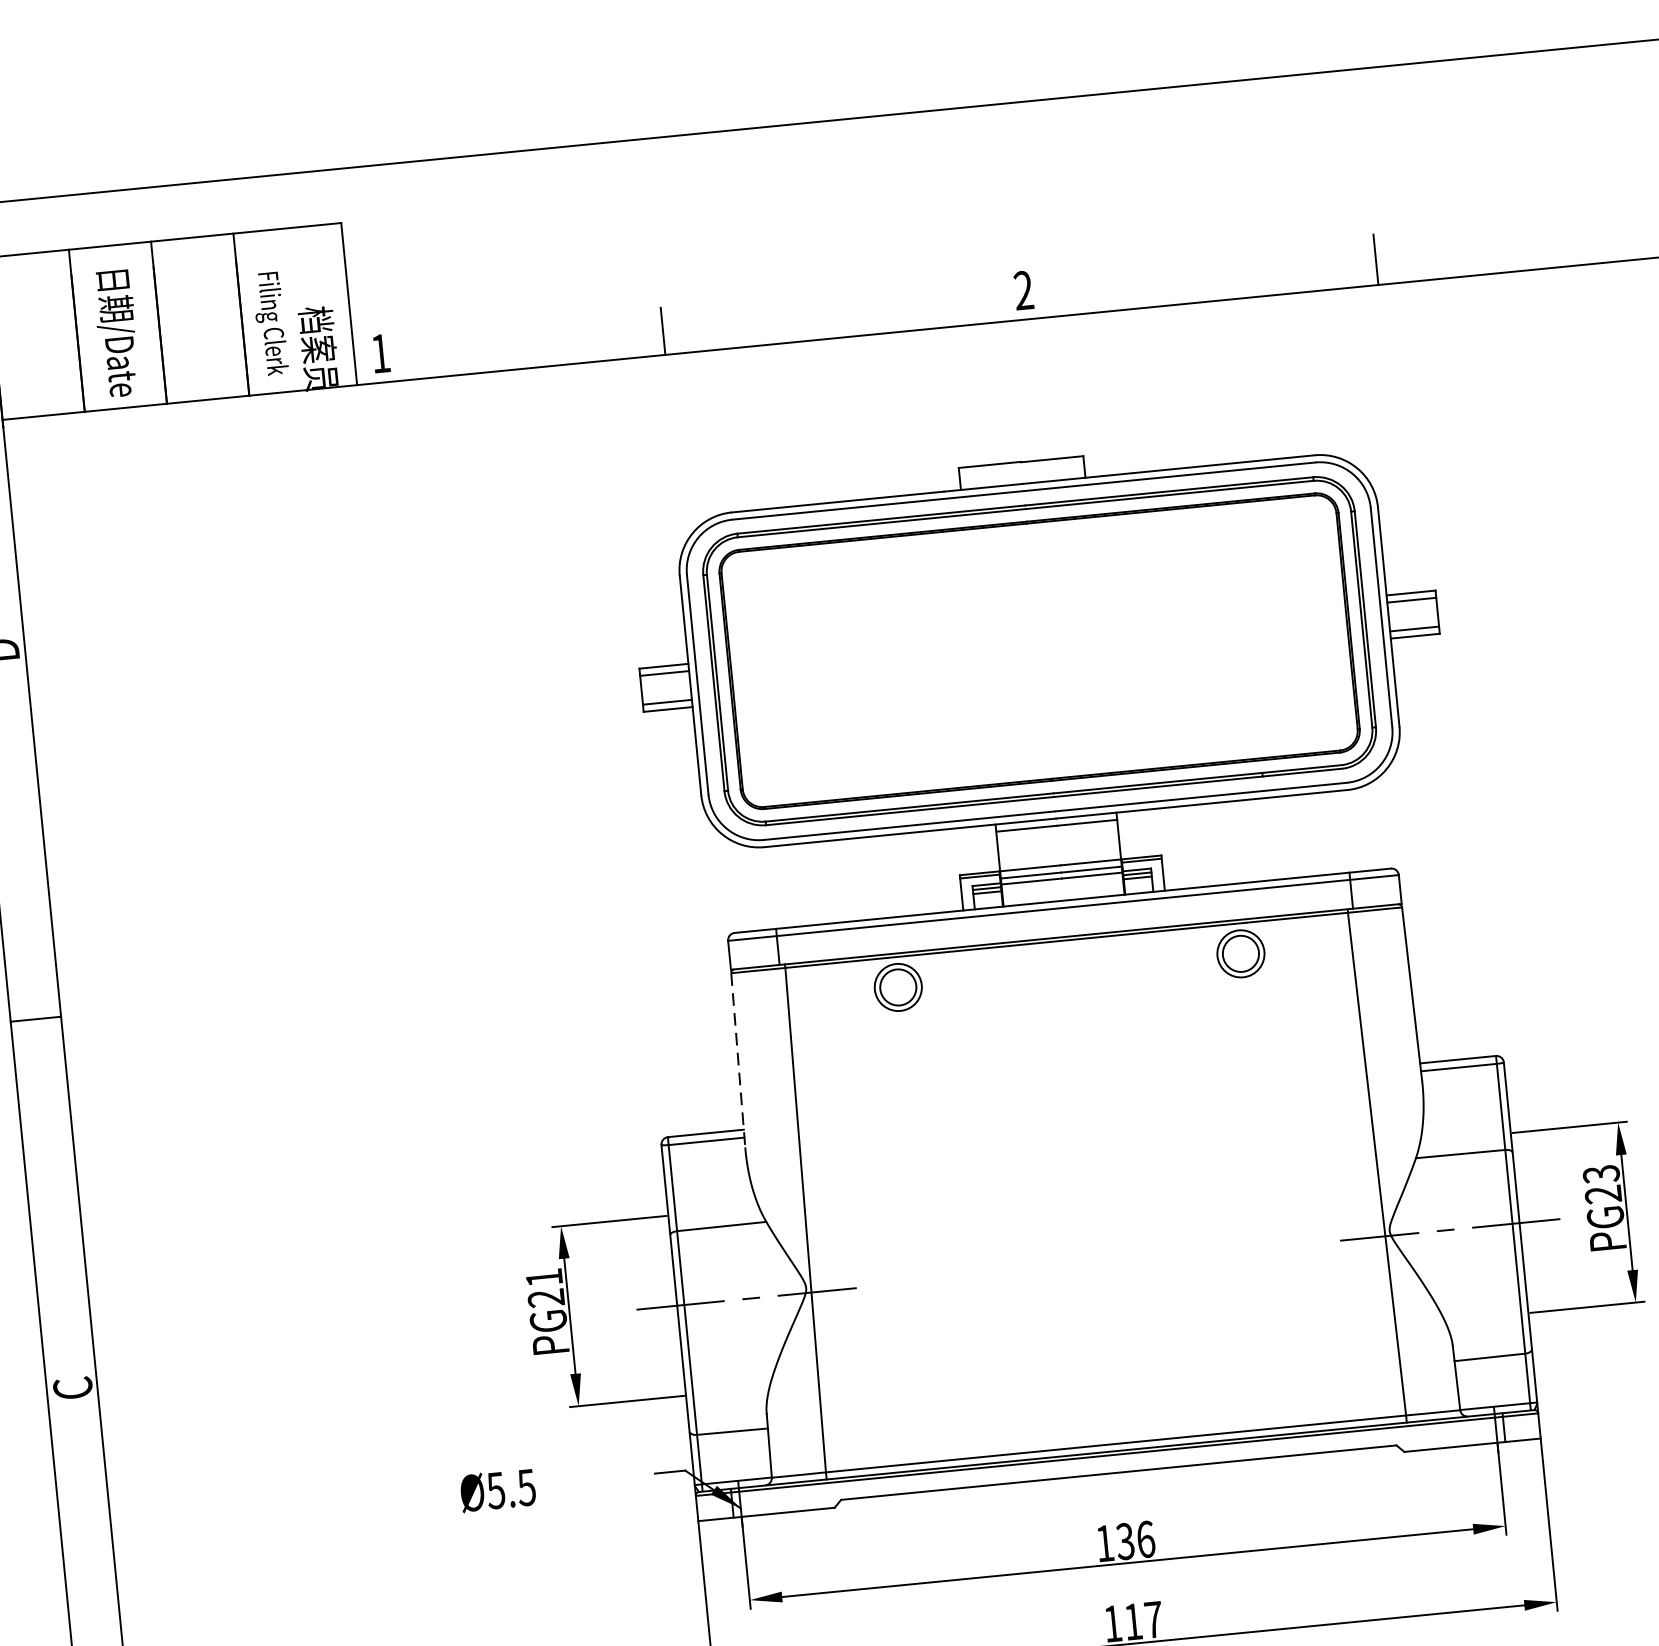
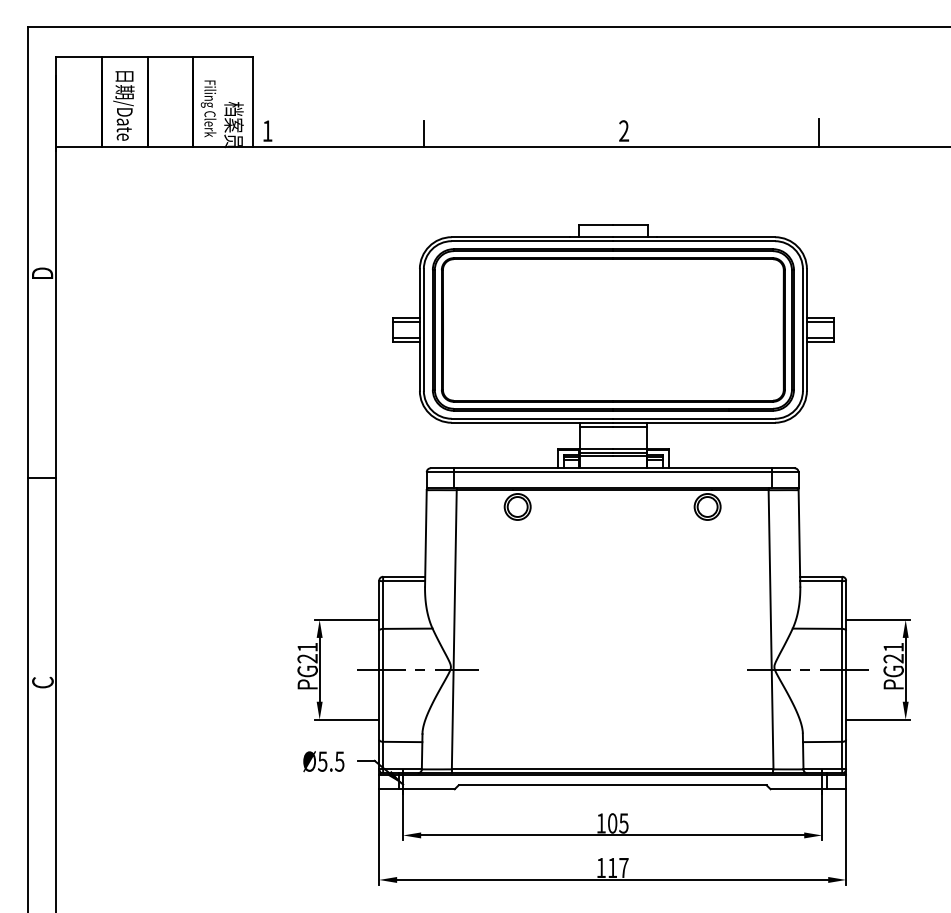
line: (737, 1060) -> (425, 538), dashed -> solid
text: (1601, 1174) -> (893, 647), PG23 -> PG21
text: (497, 1490) -> (323, 761), moved
text: (1134, 1540) -> (617, 823), 136 -> 105

